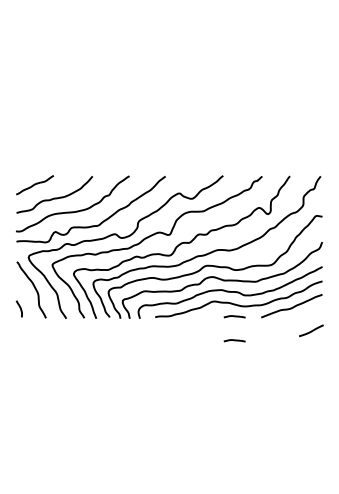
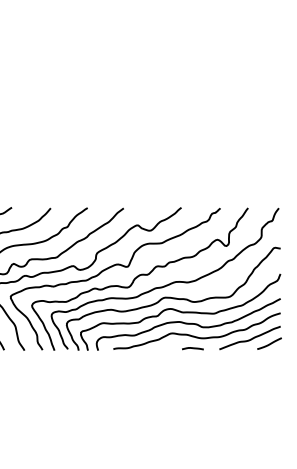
line: (311, 330) -> (269, 343), moved
line: (234, 340) -> (192, 372), removed

